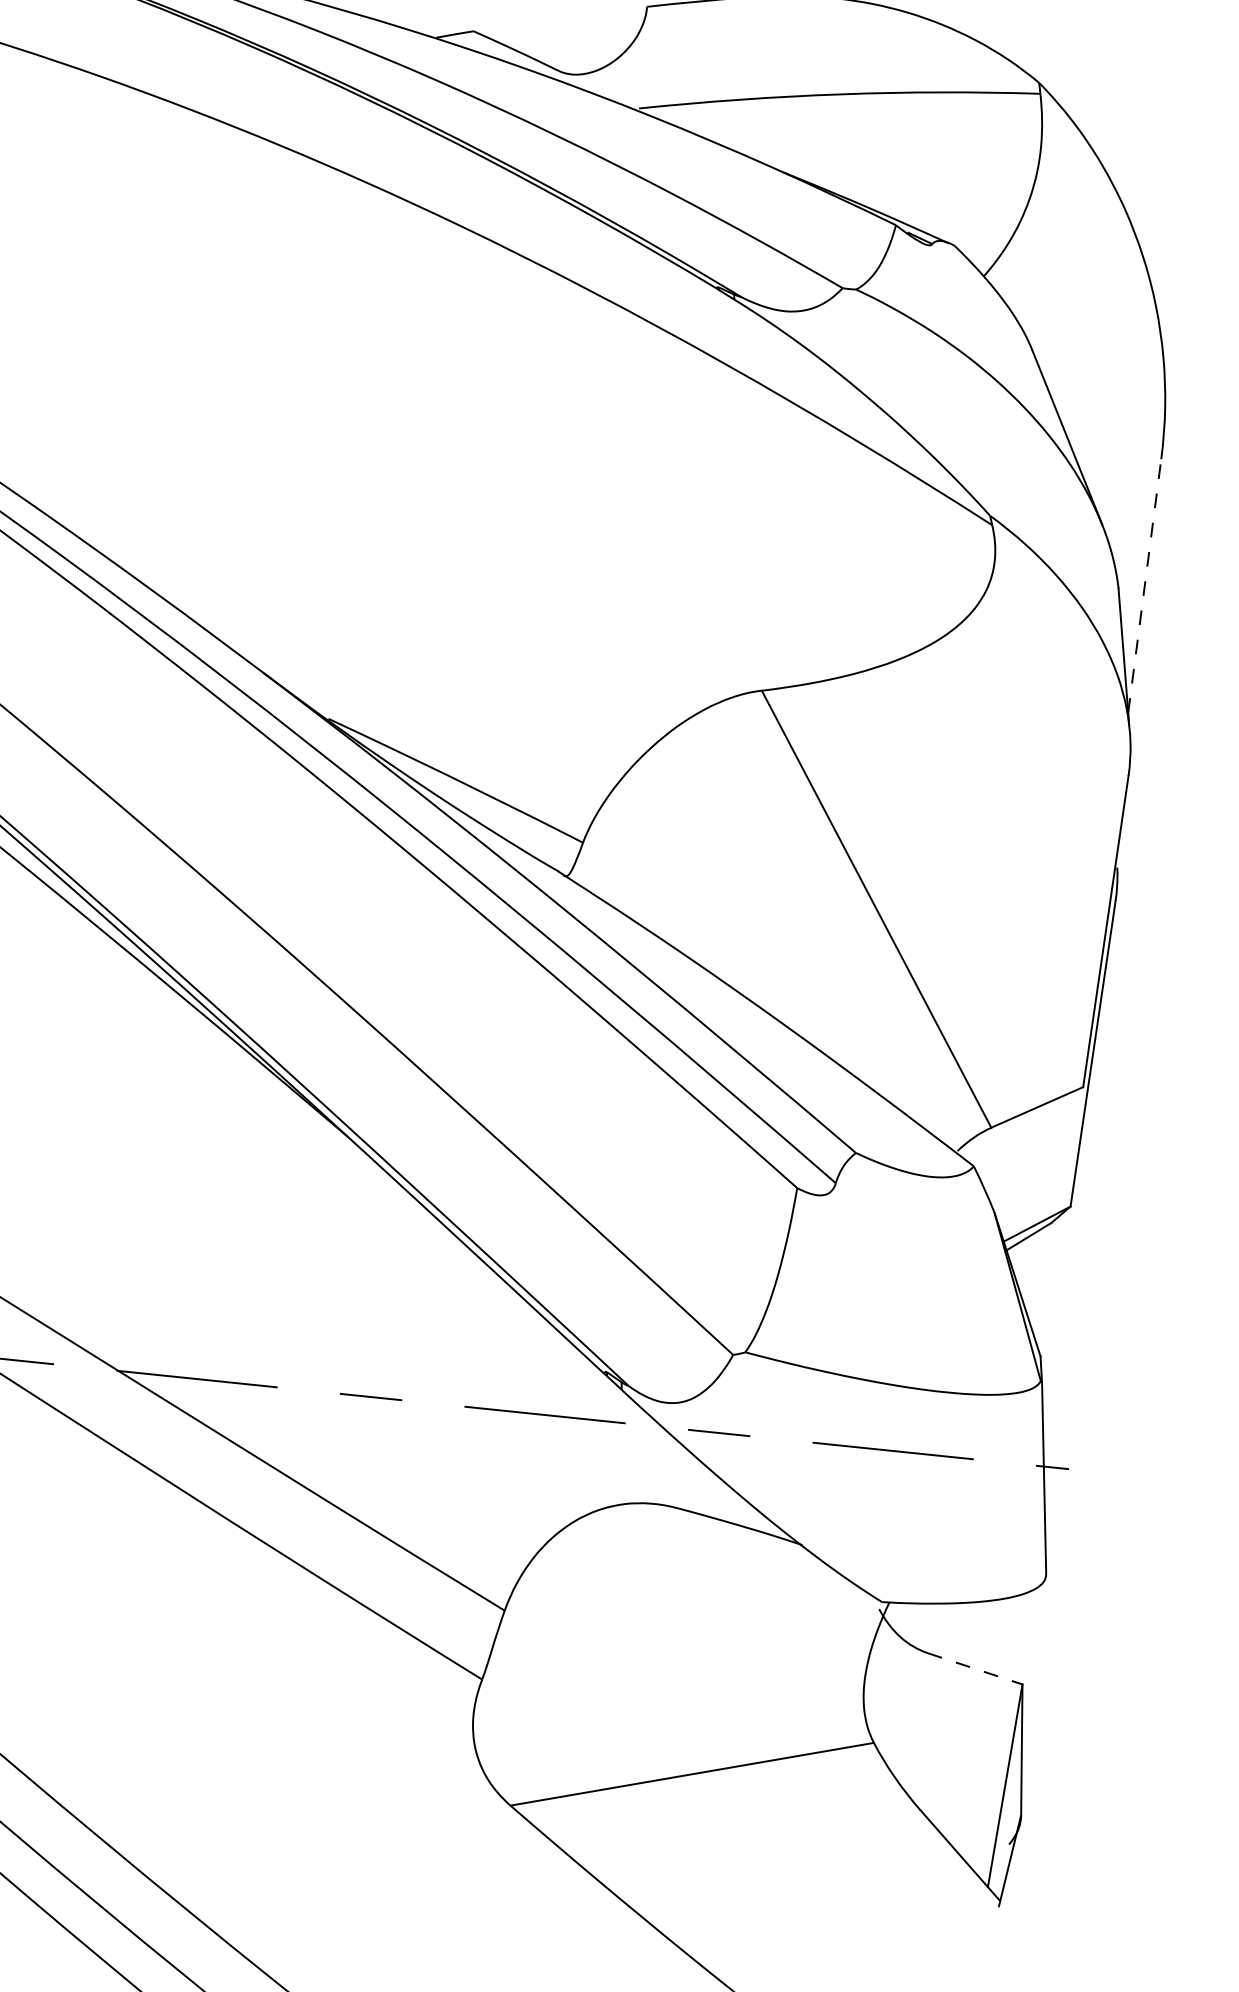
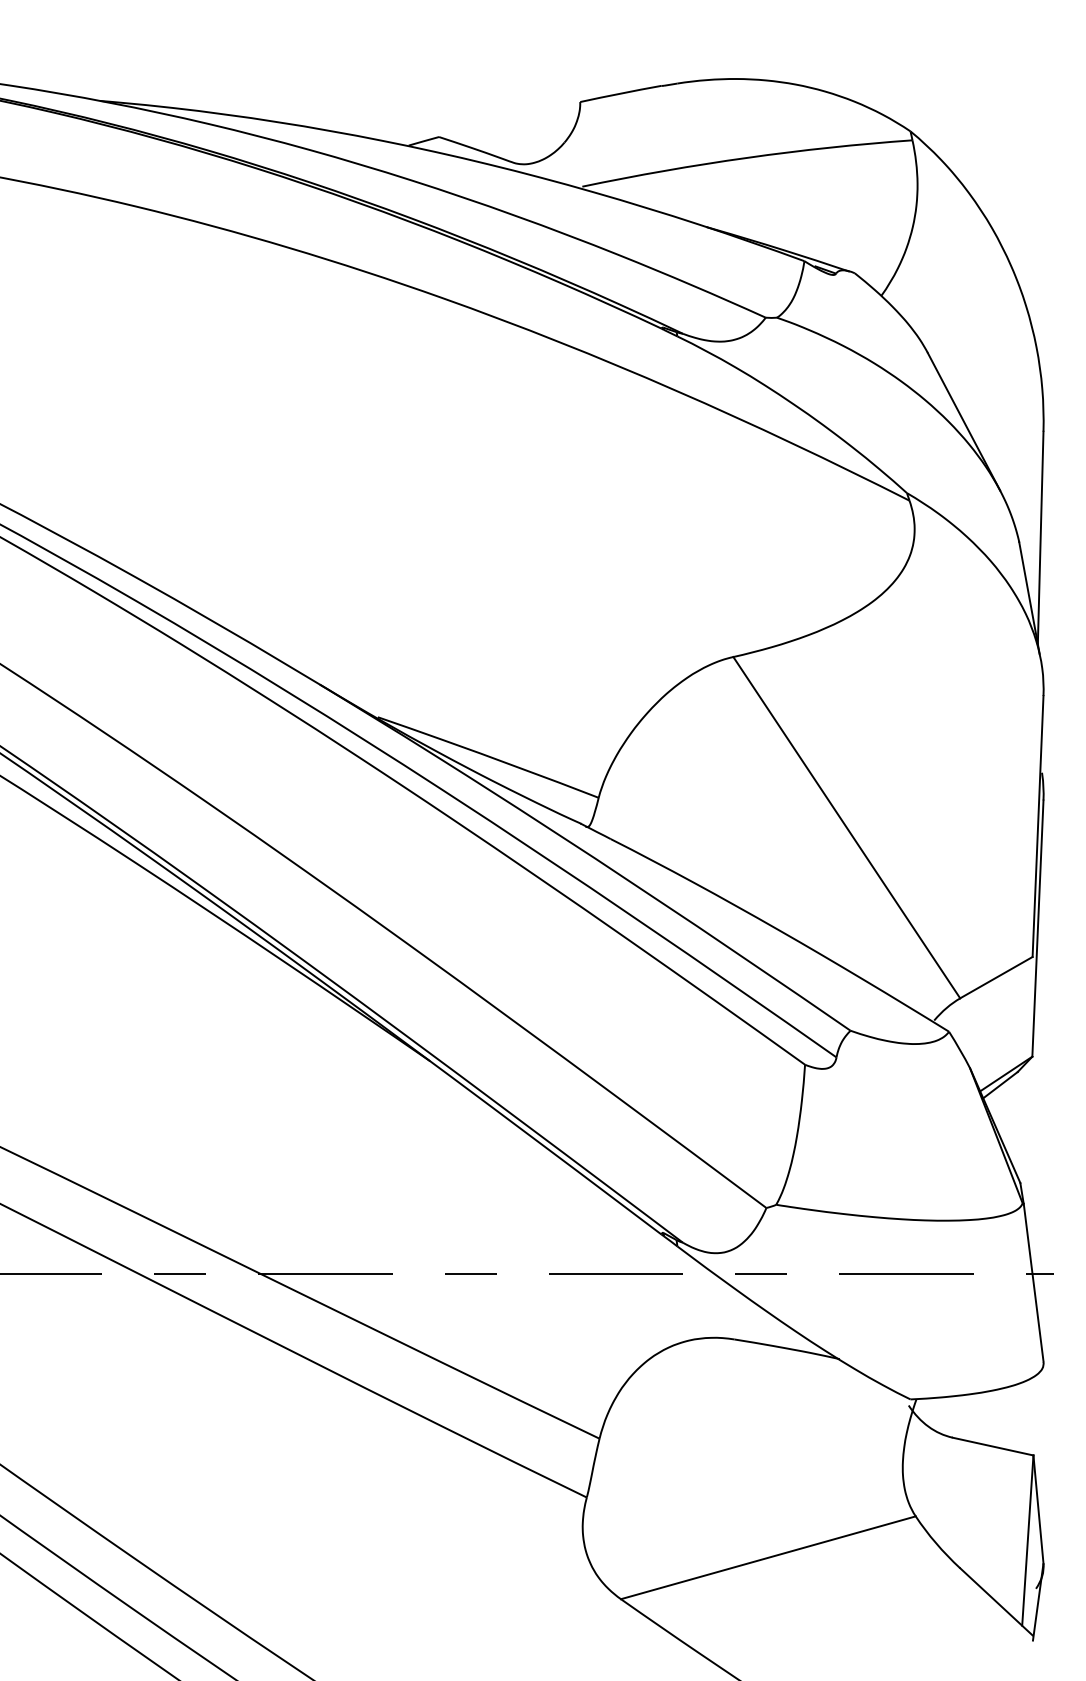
line: (1144, 585) -> (1040, 537), dashed -> solid
line: (975, 1668) -> (993, 1446), dashed -> solid

